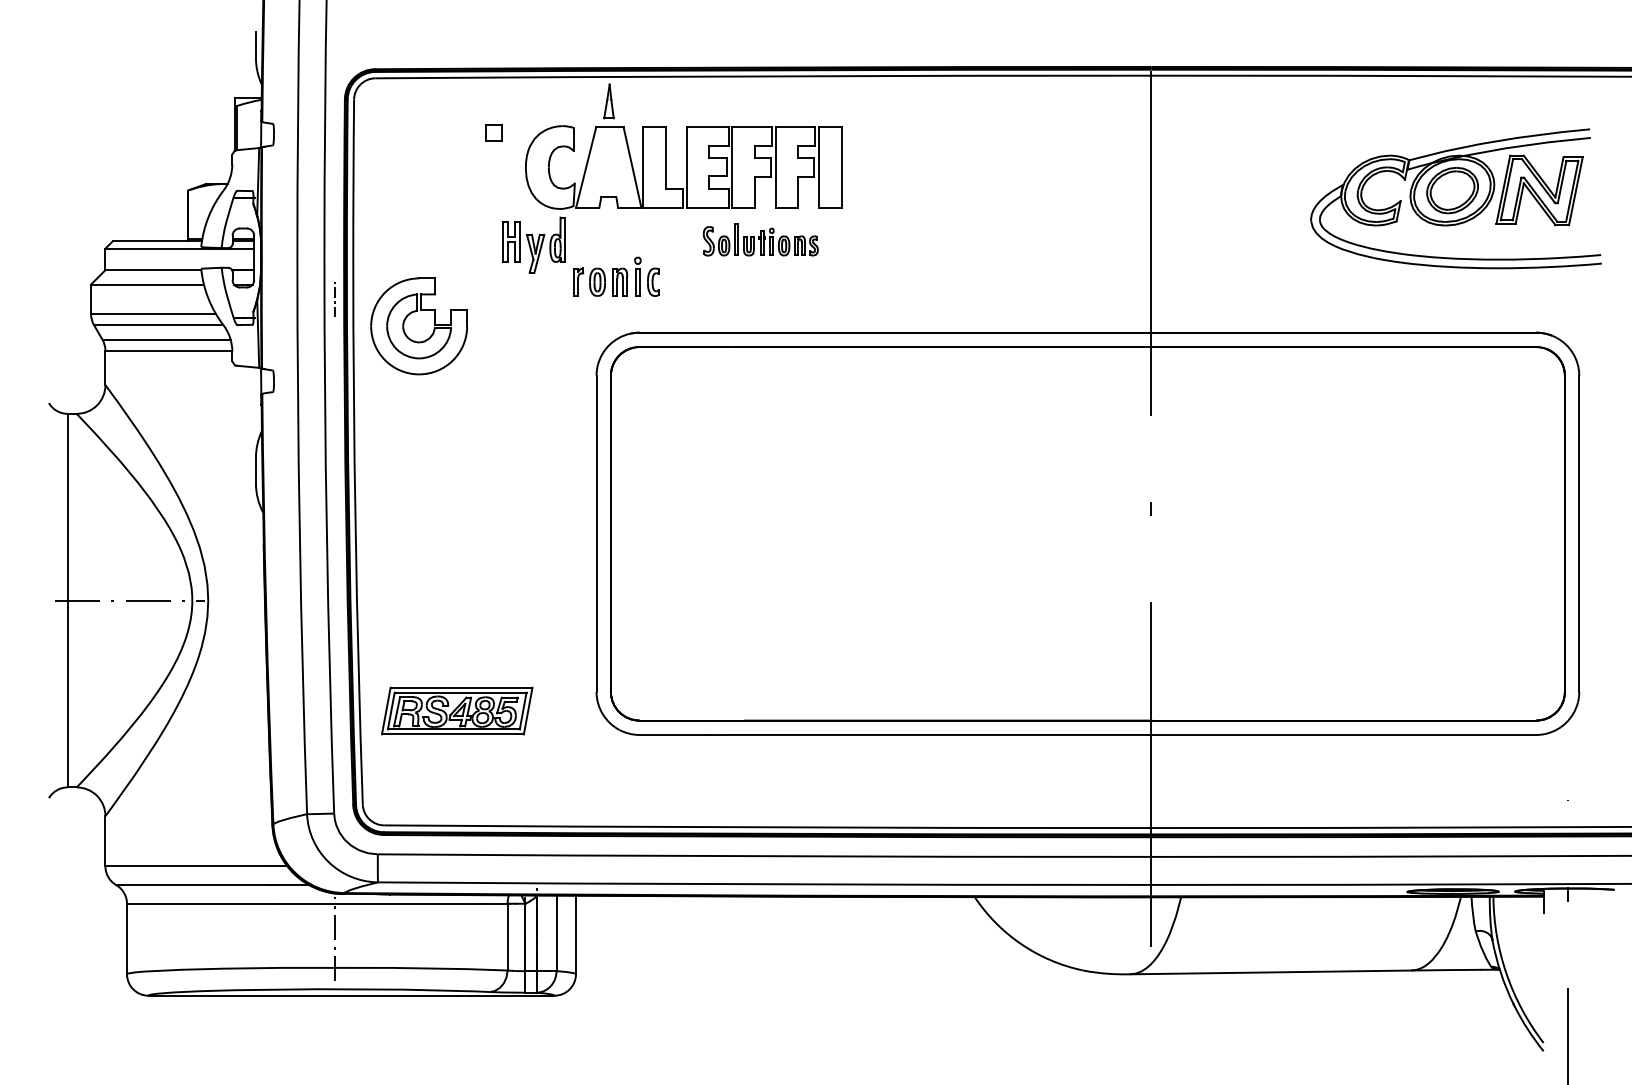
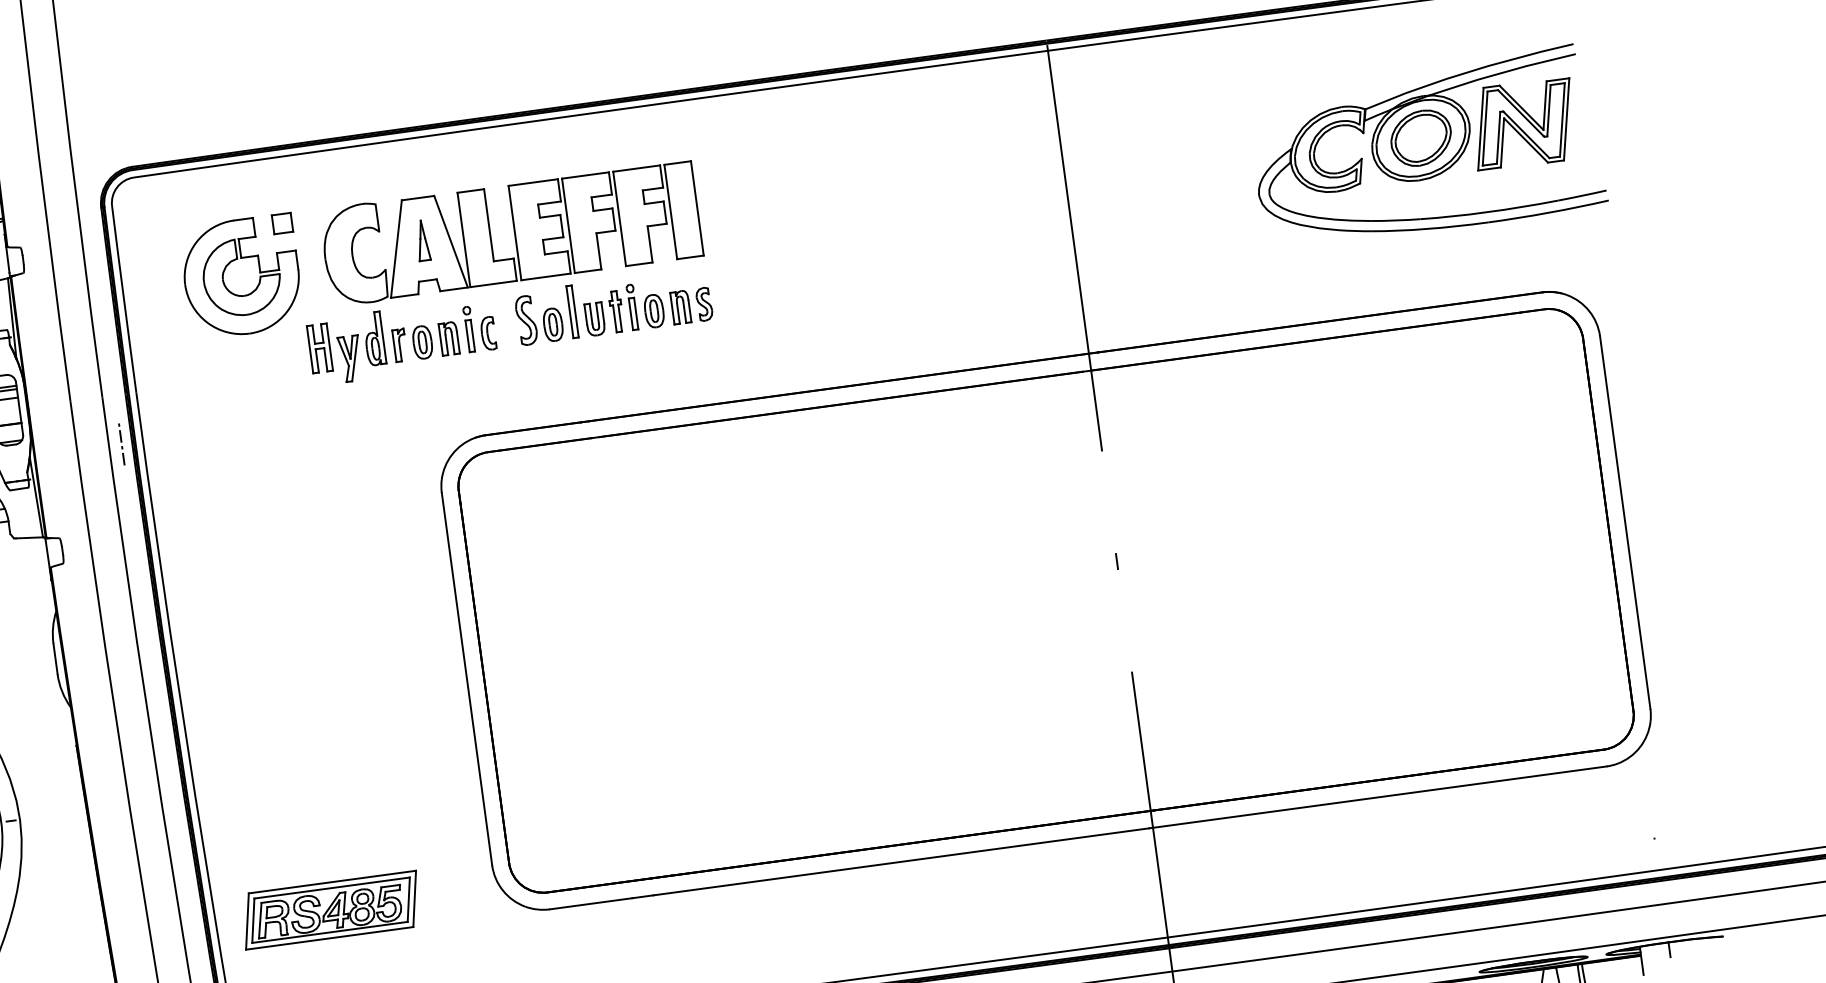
part: (608, 101) -> (422, 240), moved
part: (760, 240) -> (613, 307), size x1.43
part: (616, 276) -> (444, 332), moved
part: (418, 326) -> (241, 277), moved

